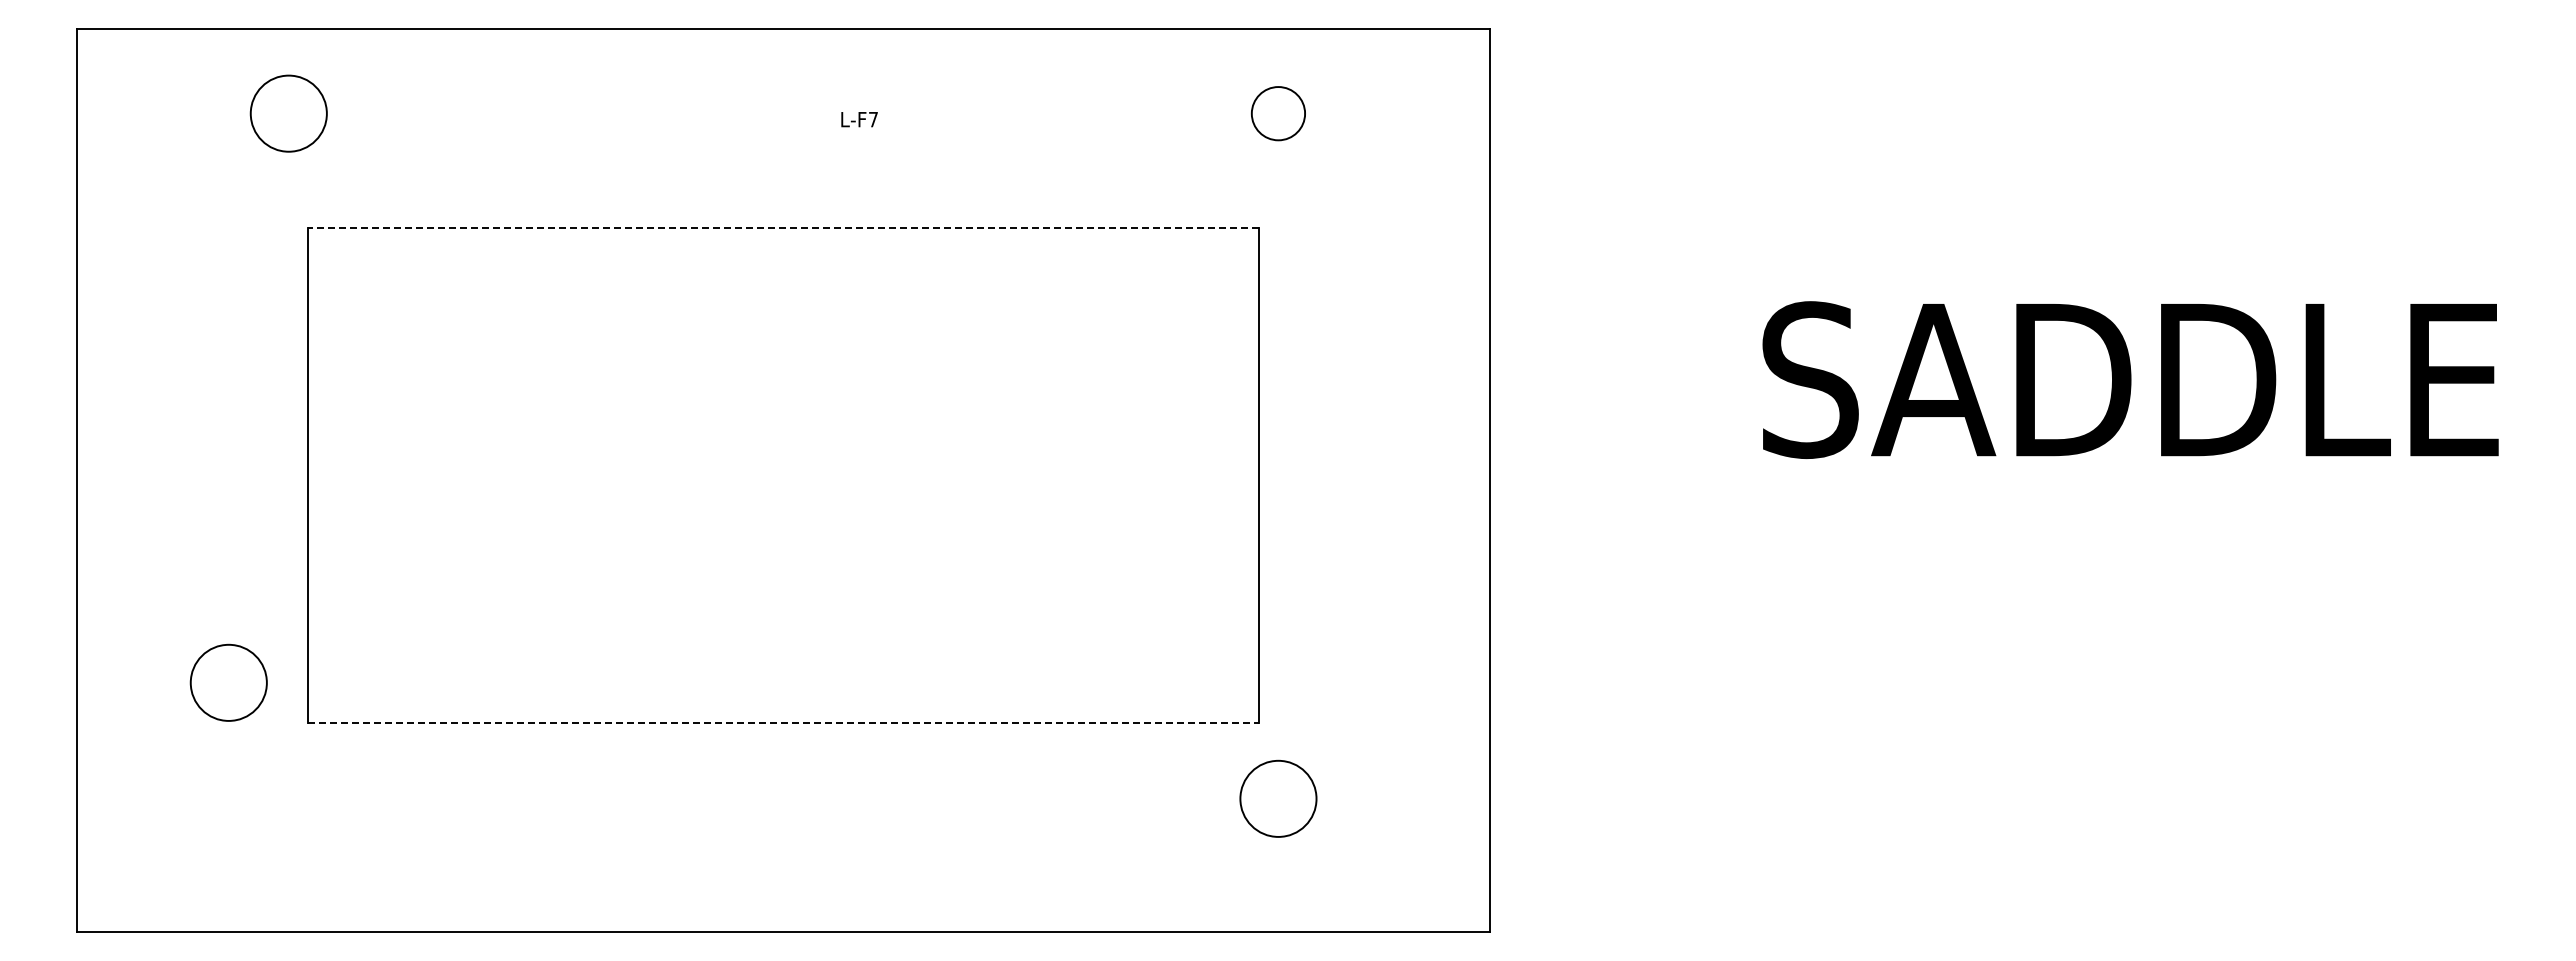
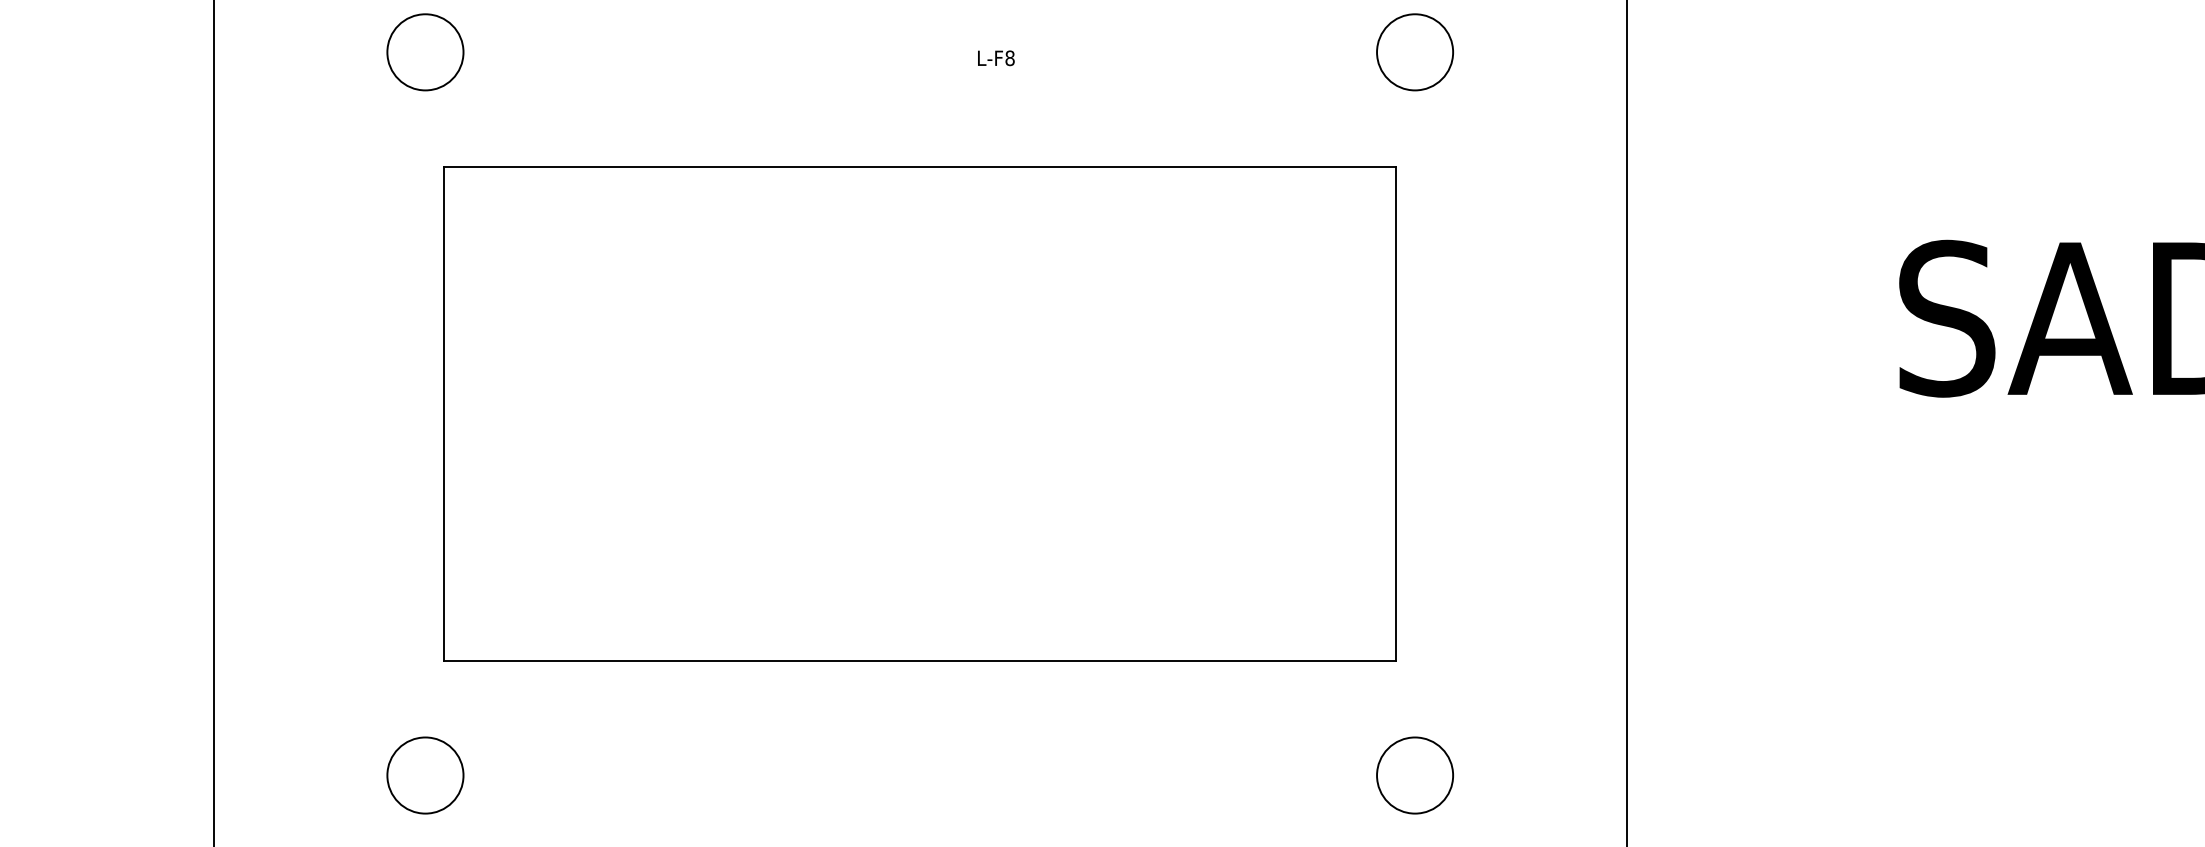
circle: (1278, 113) -> (1415, 52), size x1.43
text: (873, 119) -> (1010, 58), L-F7 -> L-F8
line: (783, 227) -> (920, 166), dashed -> solid
circle: (228, 682) -> (425, 775), moved
line: (783, 722) -> (920, 661), dashed -> solid
circle: (1278, 798) -> (1415, 775), moved

